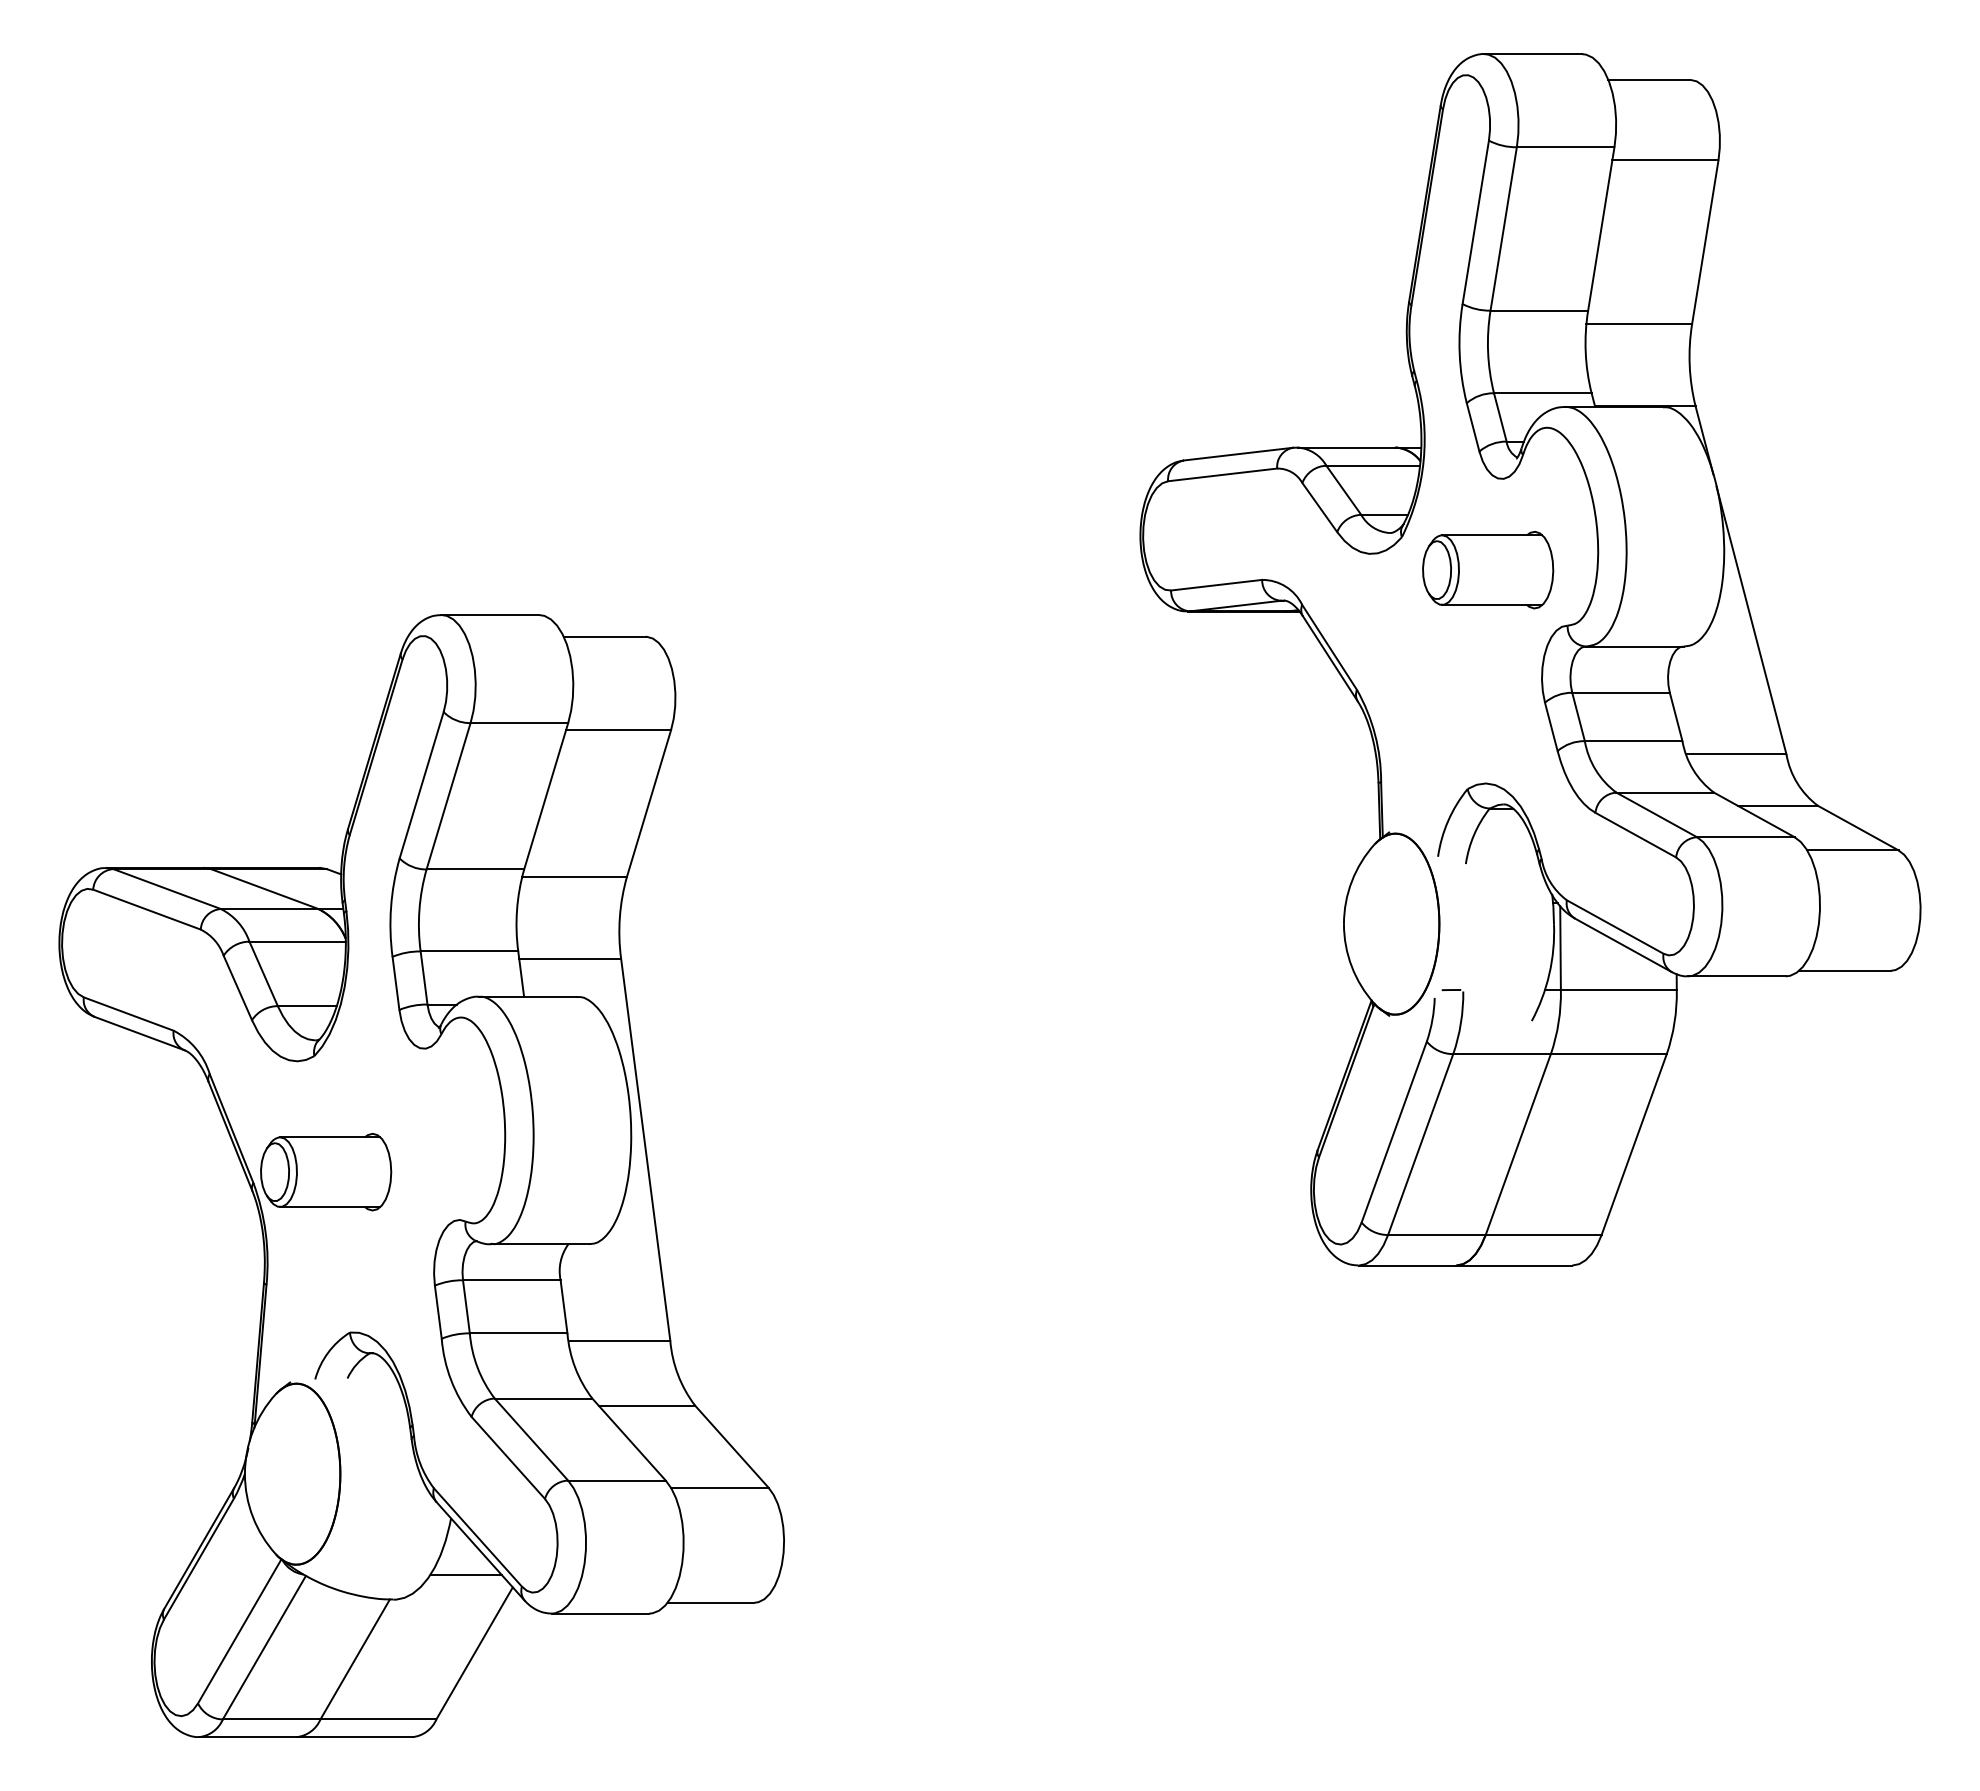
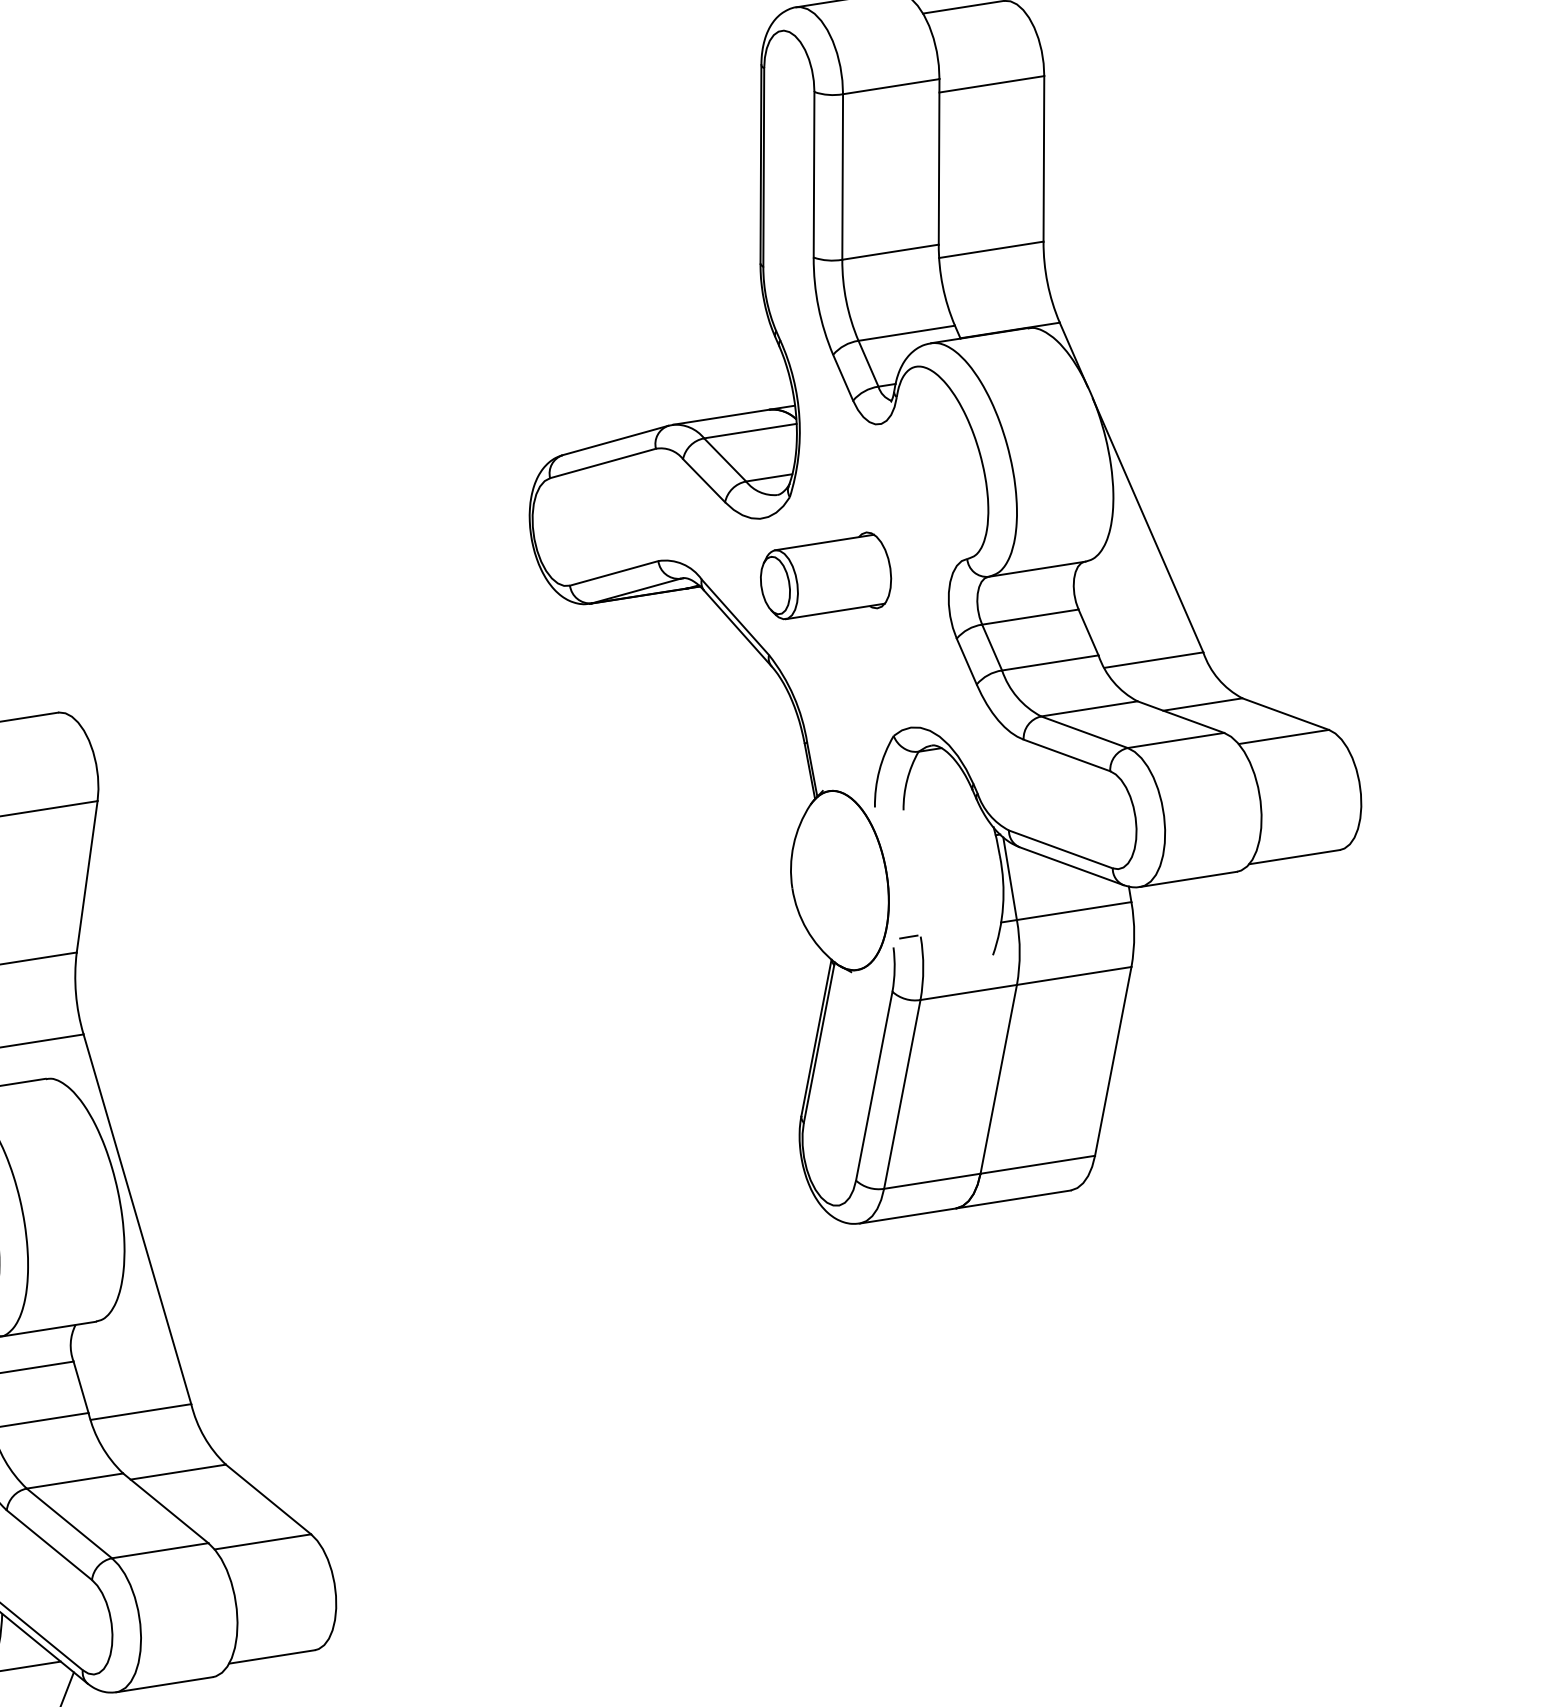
part: (1488, 570) -> (826, 577), moved

